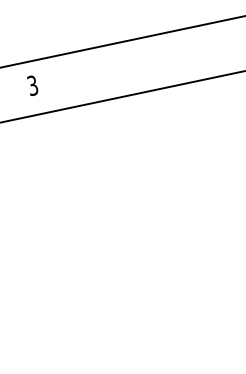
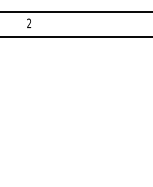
text: (33, 85) -> (29, 23), 3 -> 2

